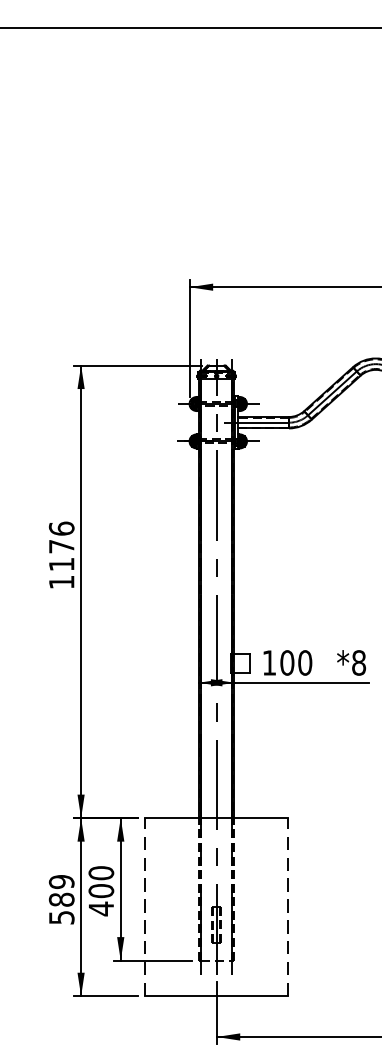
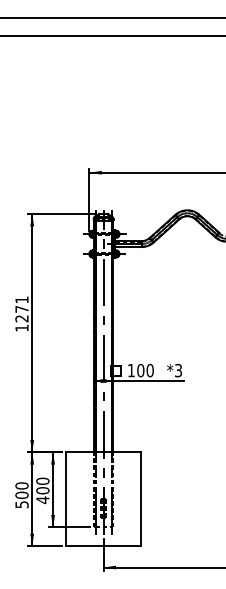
text: (60, 546) -> (21, 309), 1176 -> 1271
text: (358, 662) -> (178, 370), *8 -> *3
text: (60, 890) -> (21, 490), 589 -> 500
line: (146, 907) -> (66, 499), dashed -> solid
line: (288, 907) -> (141, 499), dashed -> solid

